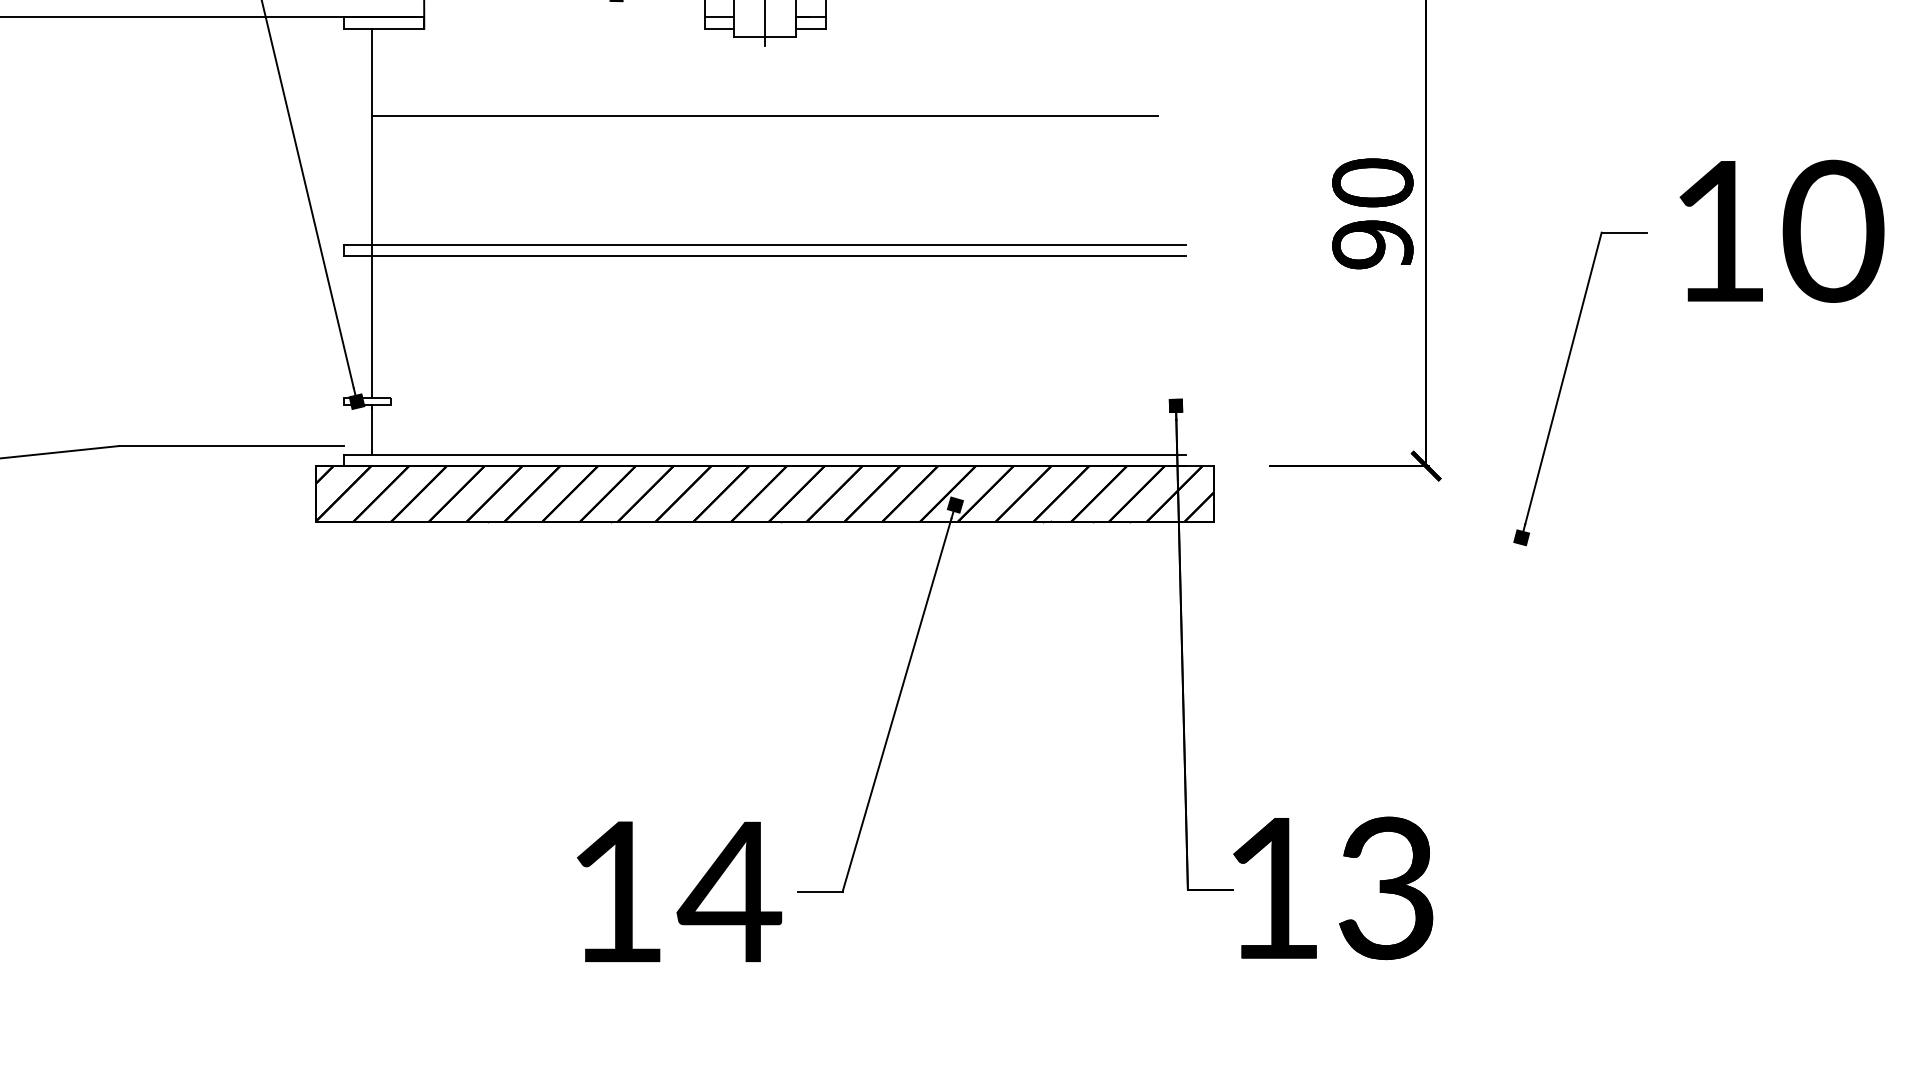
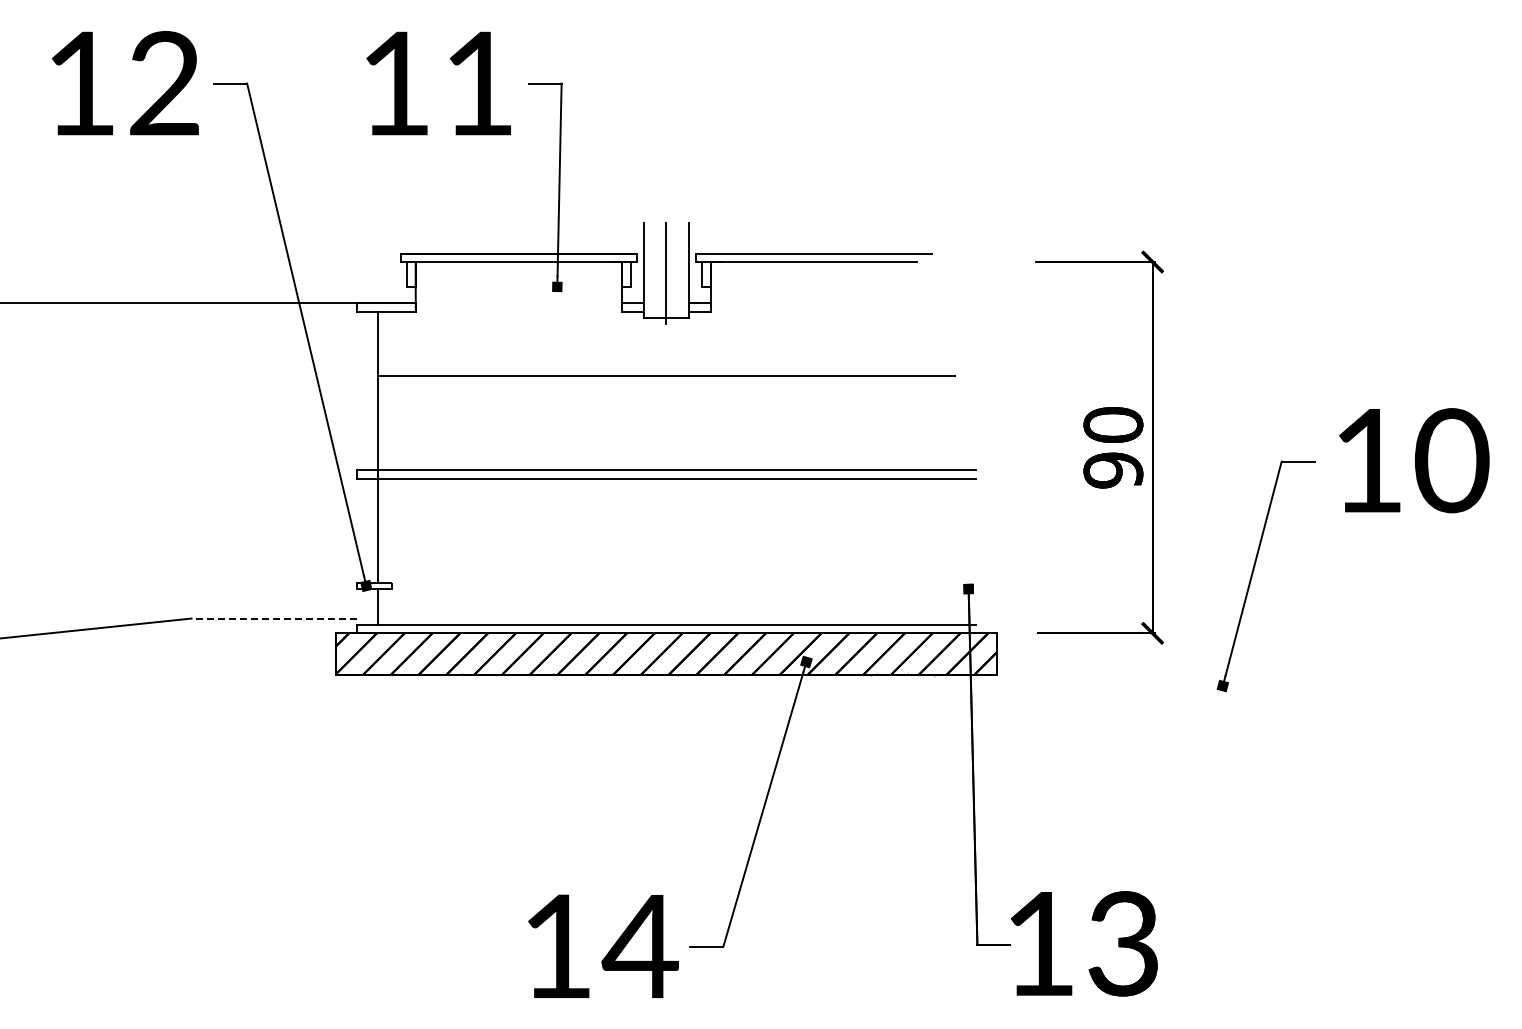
line: (232, 445) -> (274, 618), solid -> dashed

